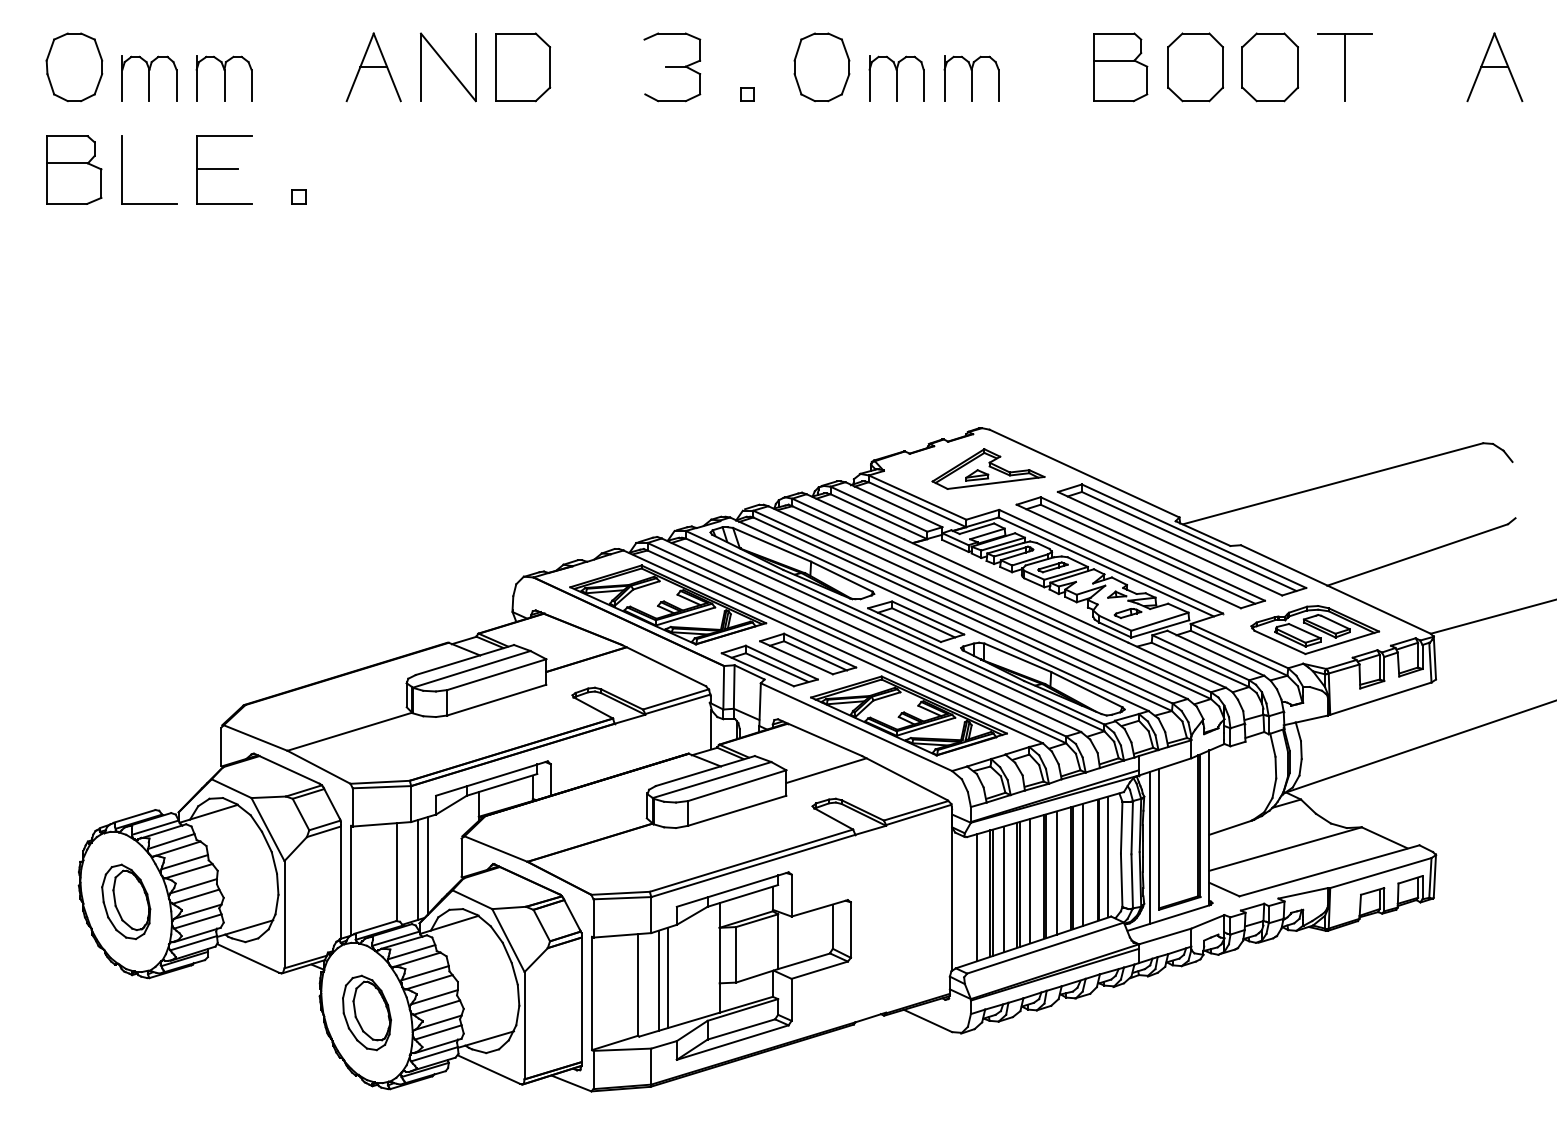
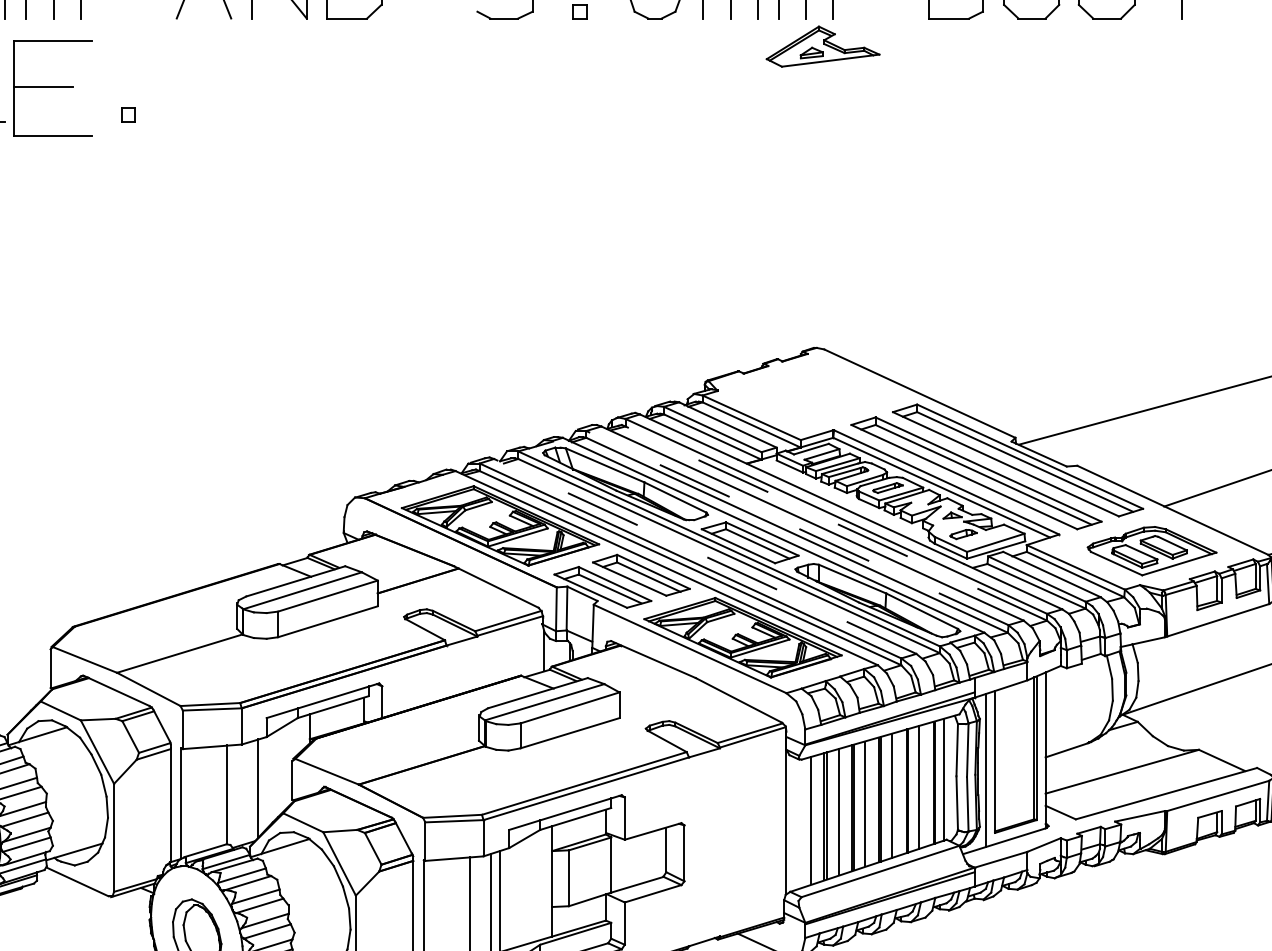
part: (224, 169) -> (53, 87), size x1.4
part: (988, 468) -> (823, 46), moved
line: (1001, 602) -> (836, 523), solid -> dashed
line: (963, 607) -> (797, 528), solid -> dashed
line: (871, 635) -> (705, 556), solid -> dashed
line: (826, 770) -> (659, 692), removed
line: (418, 869) -> (249, 792), removed

